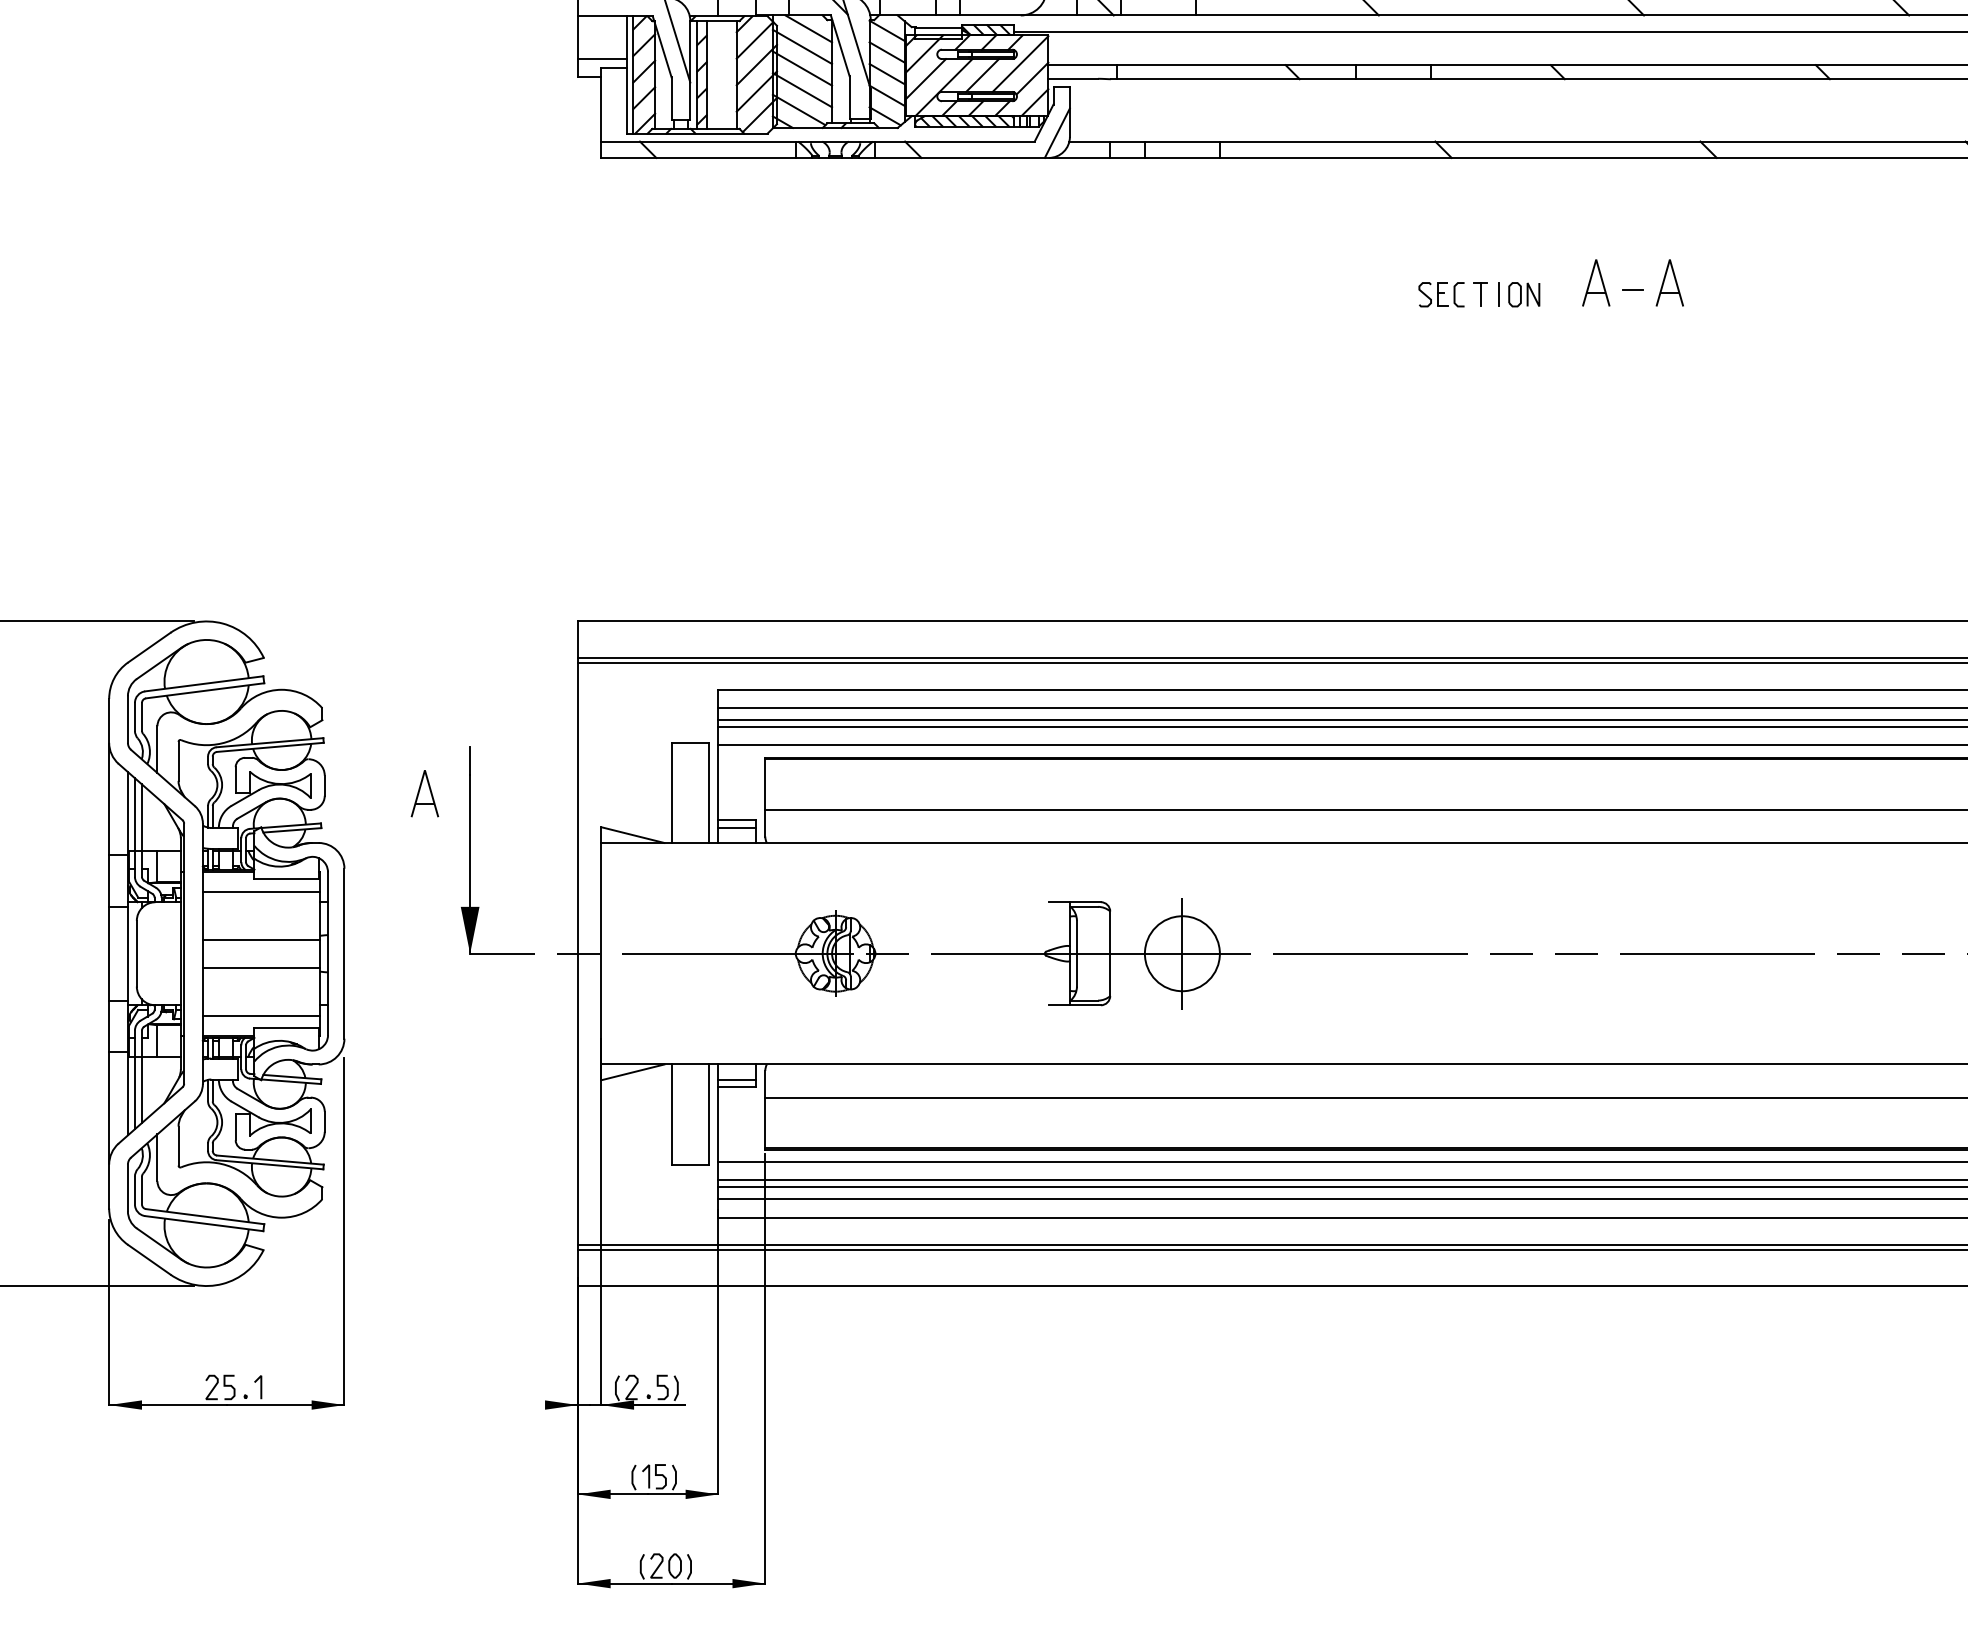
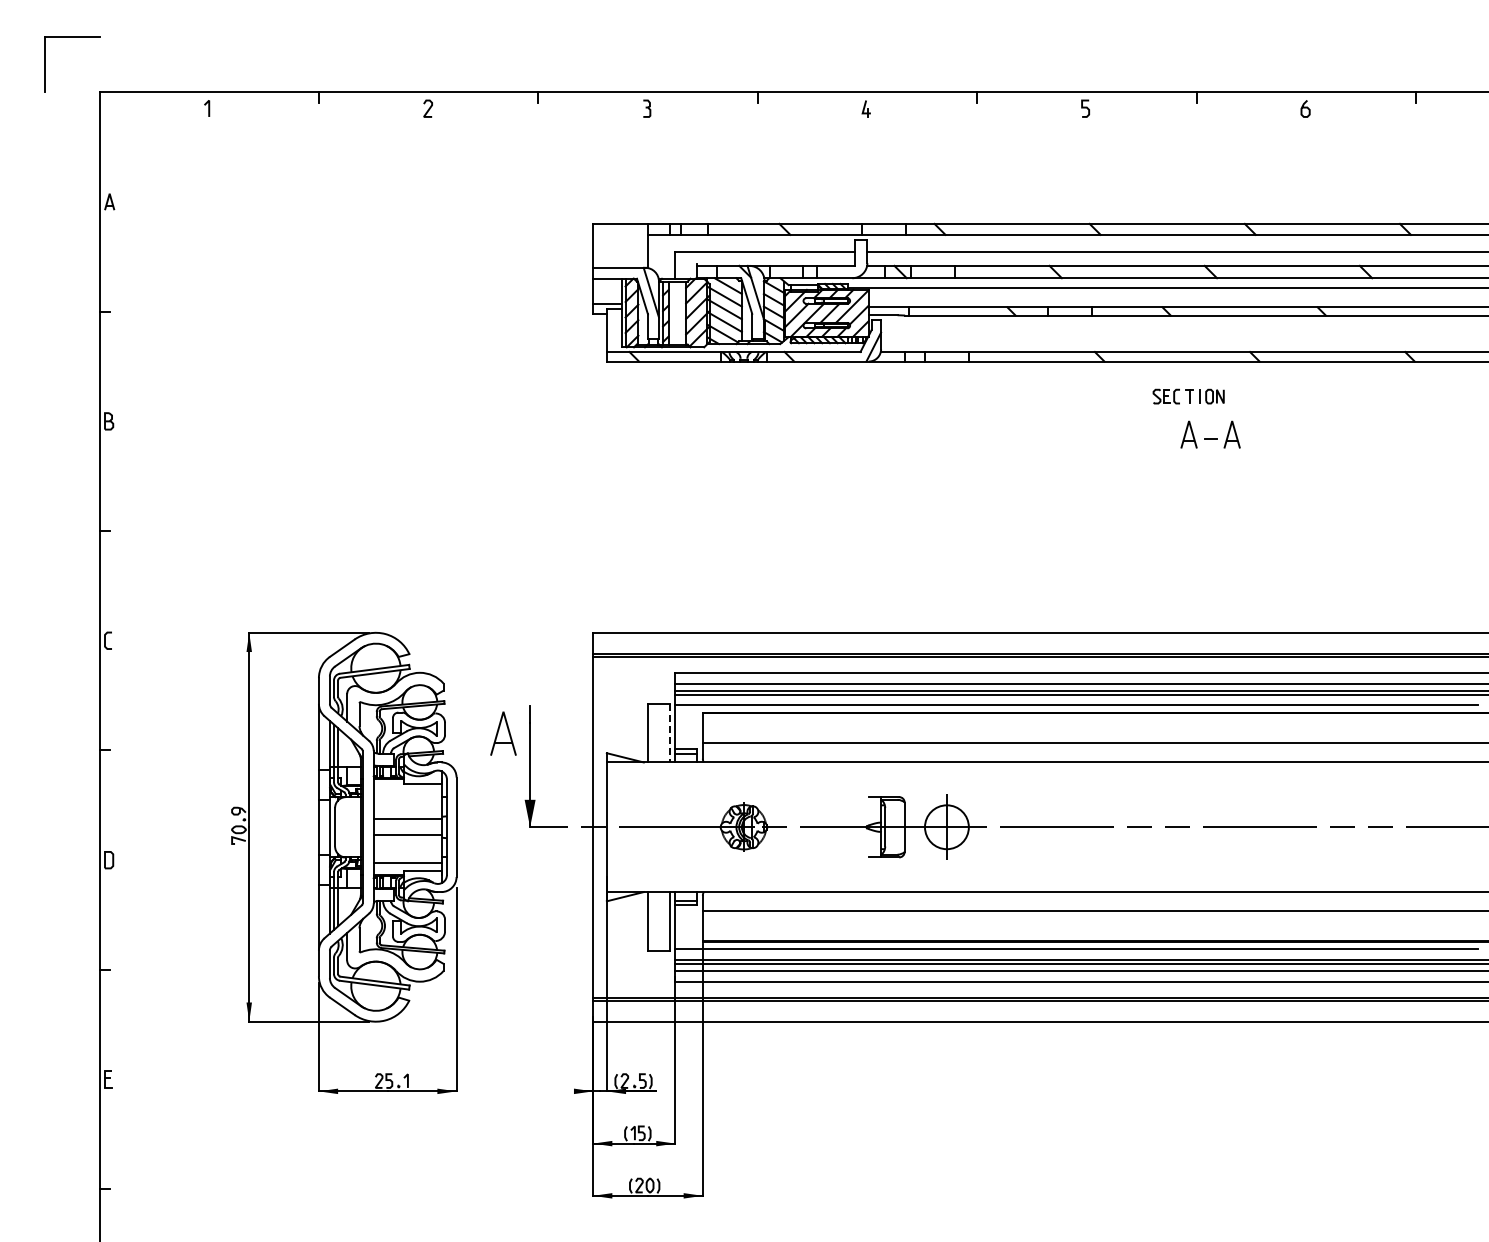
part: (1479, 294) -> (1188, 396), moved
part: (424, 793) -> (503, 733), size x1.6
line: (708, 793) -> (669, 733), solid -> dashed
line: (260, 892) -> (407, 791), removed

